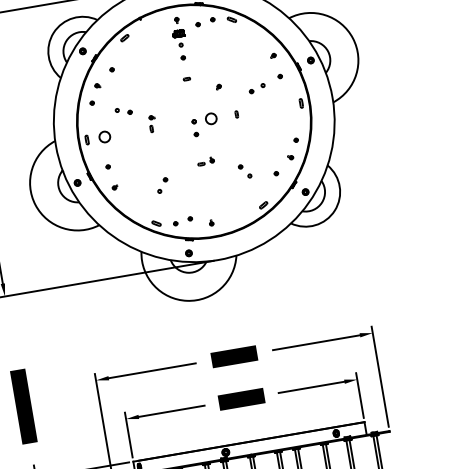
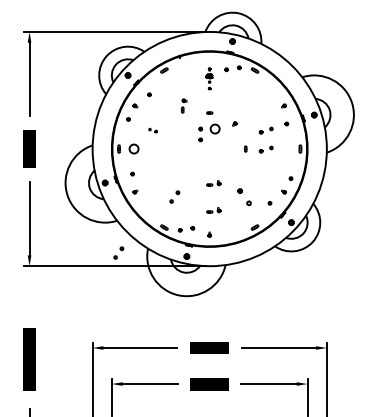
part: (179, 38) -> (209, 78), size x0.6
part: (122, 111) -> (152, 130), size x0.6
part: (260, 111) -> (265, 149), added
part: (151, 123) -> (183, 105), moved
part: (205, 124) -> (209, 132), moved
part: (244, 170) -> (244, 196), size x1.4
part: (211, 193) -> (213, 210), added
part: (107, 262) -> (118, 252), added

